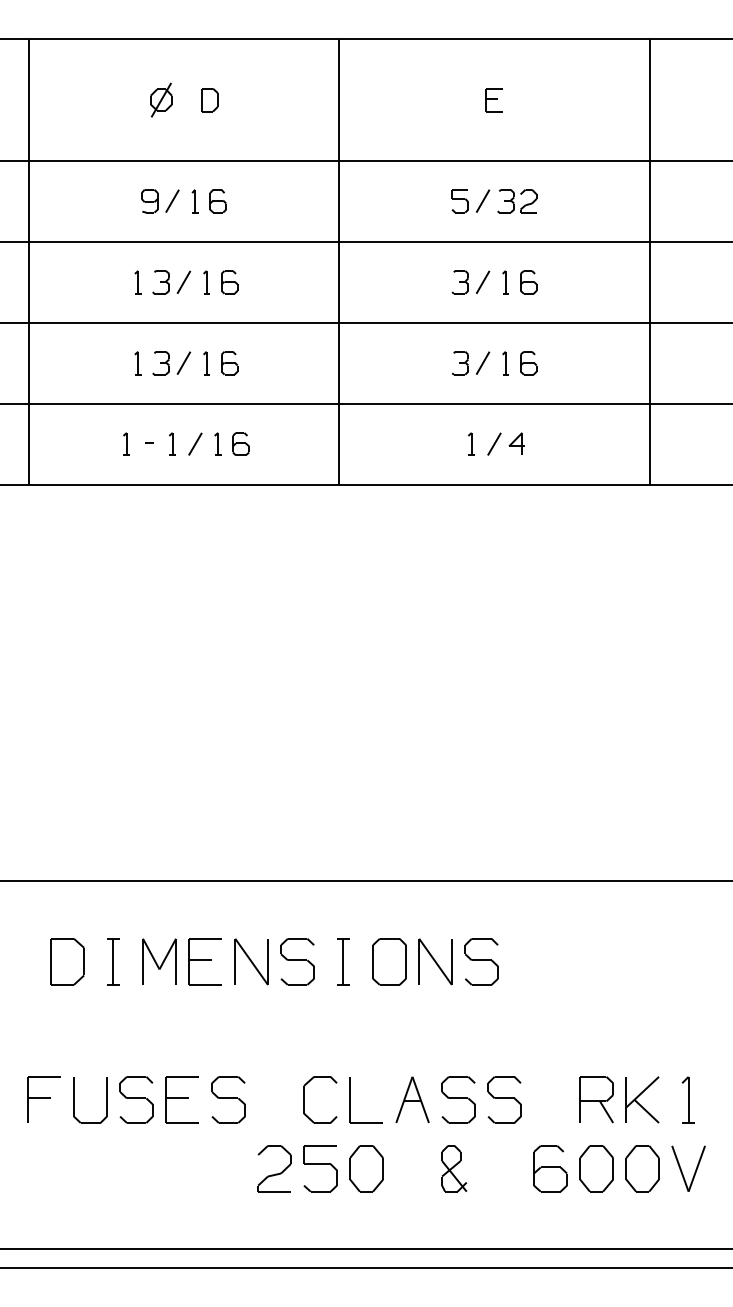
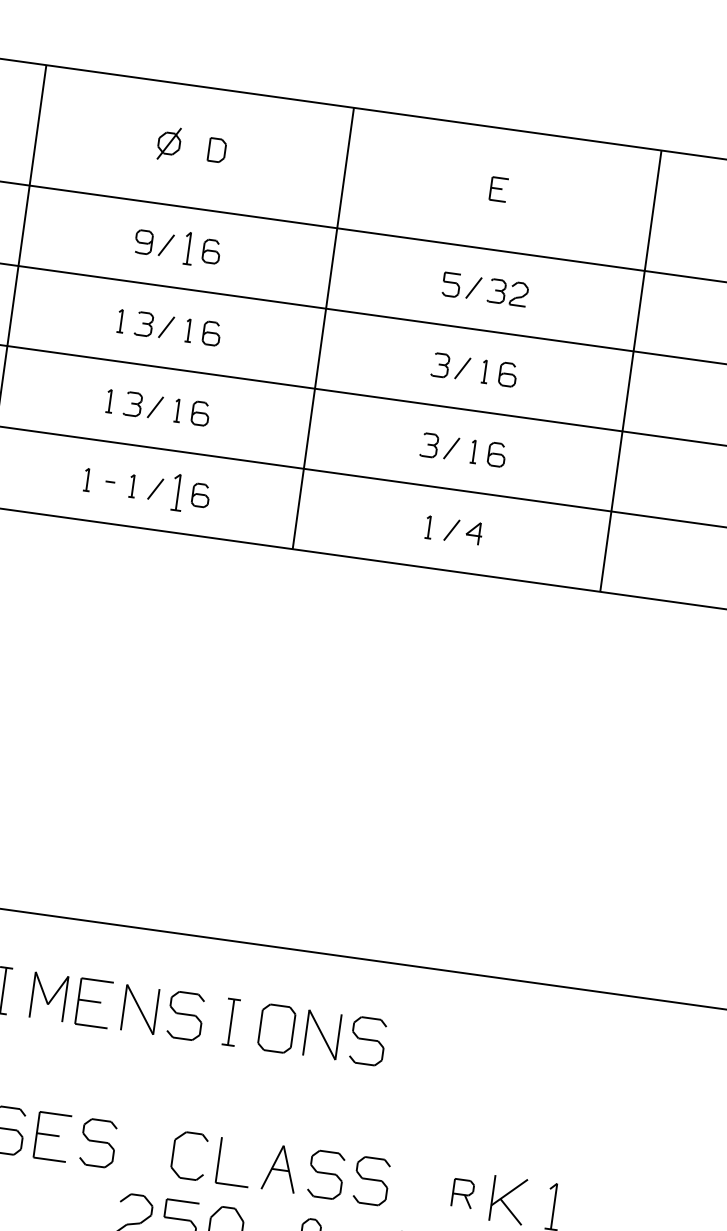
part: (194, 201) -> (188, 248), size x1.4
part: (217, 443) -> (177, 491), size x1.6
part: (596, 1099) -> (462, 1193), size x0.6

